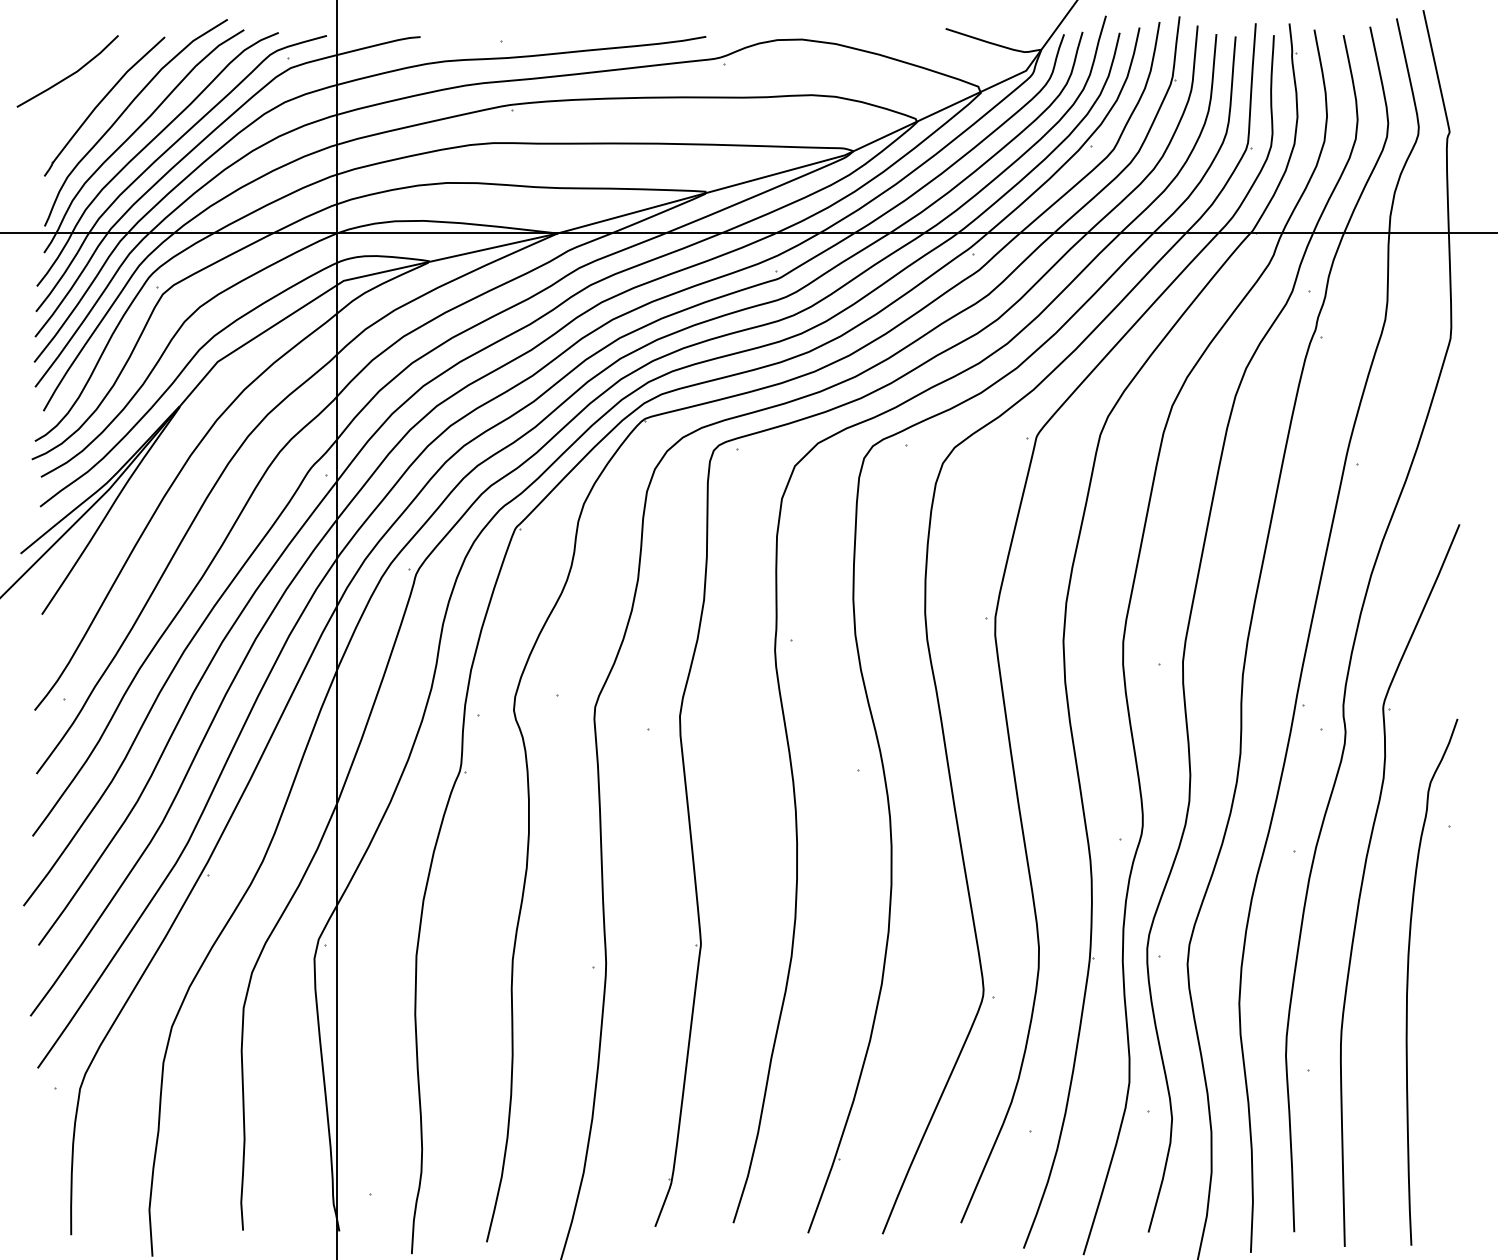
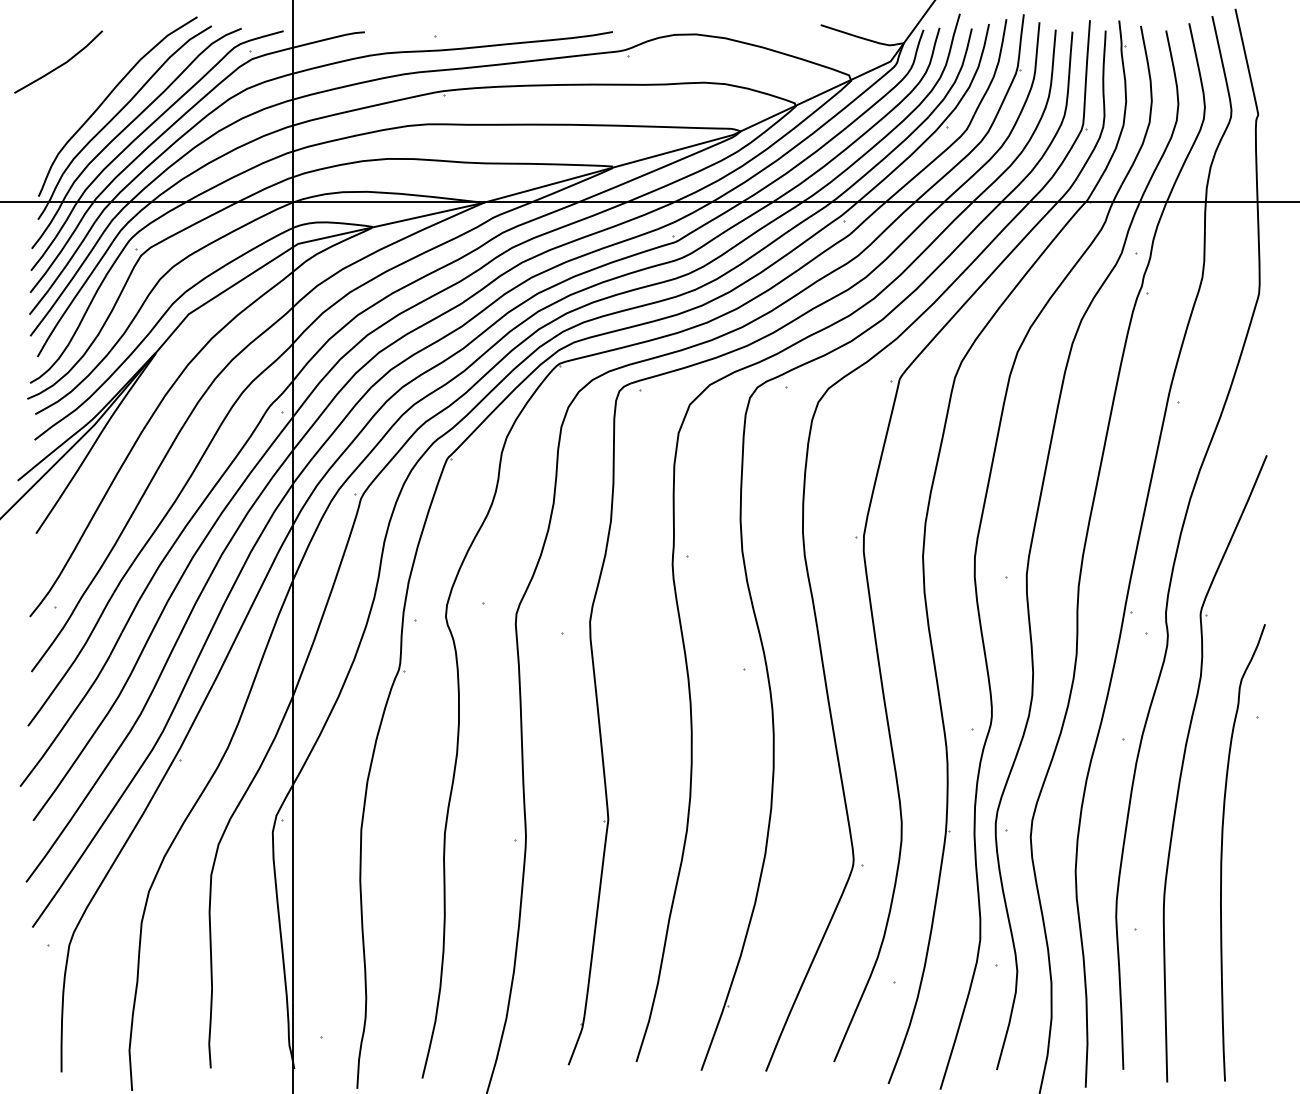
part: (104, 106) -> (90, 92), removed

